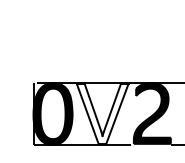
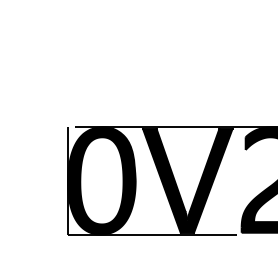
fill: (102, 113) -> (187, 180), added

